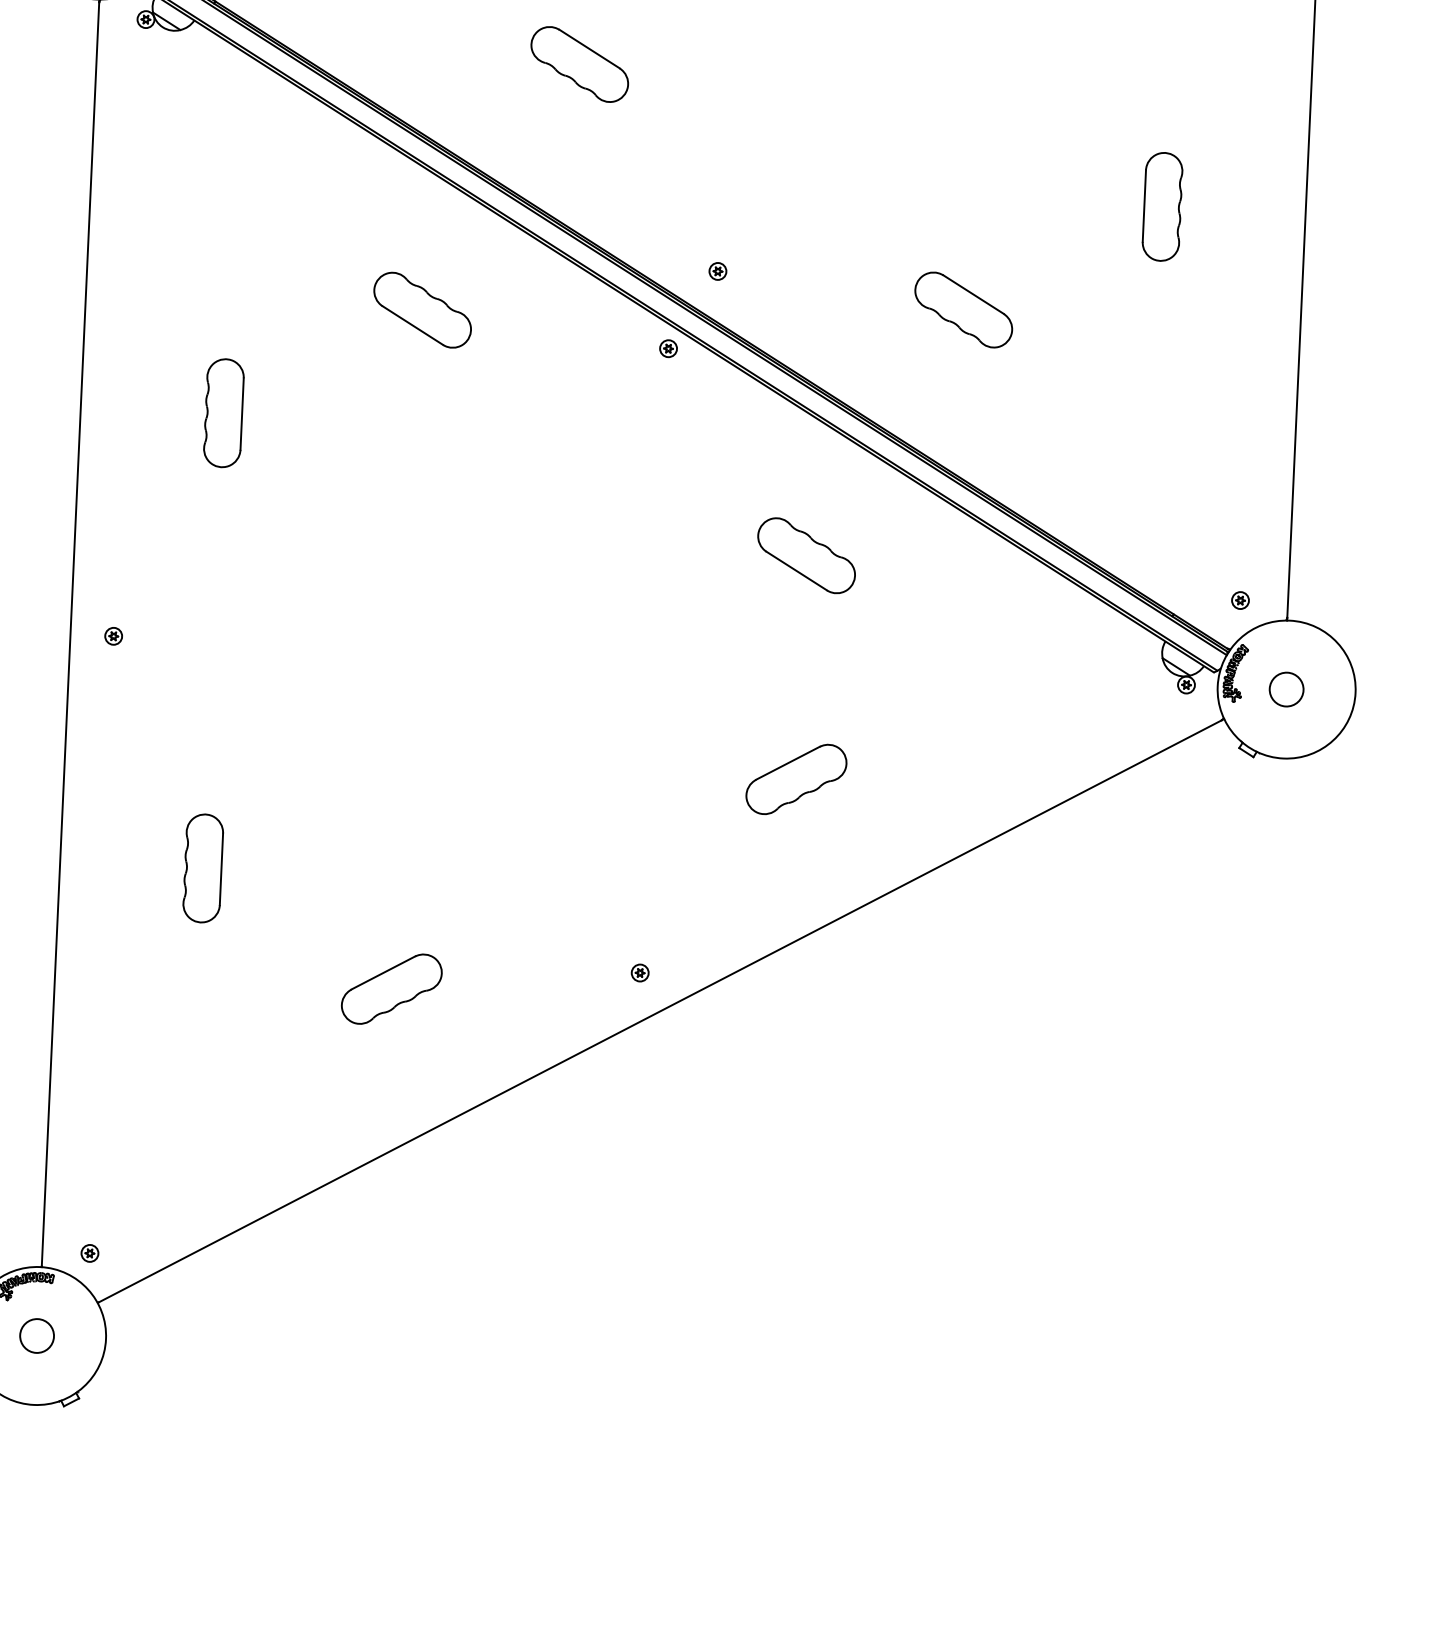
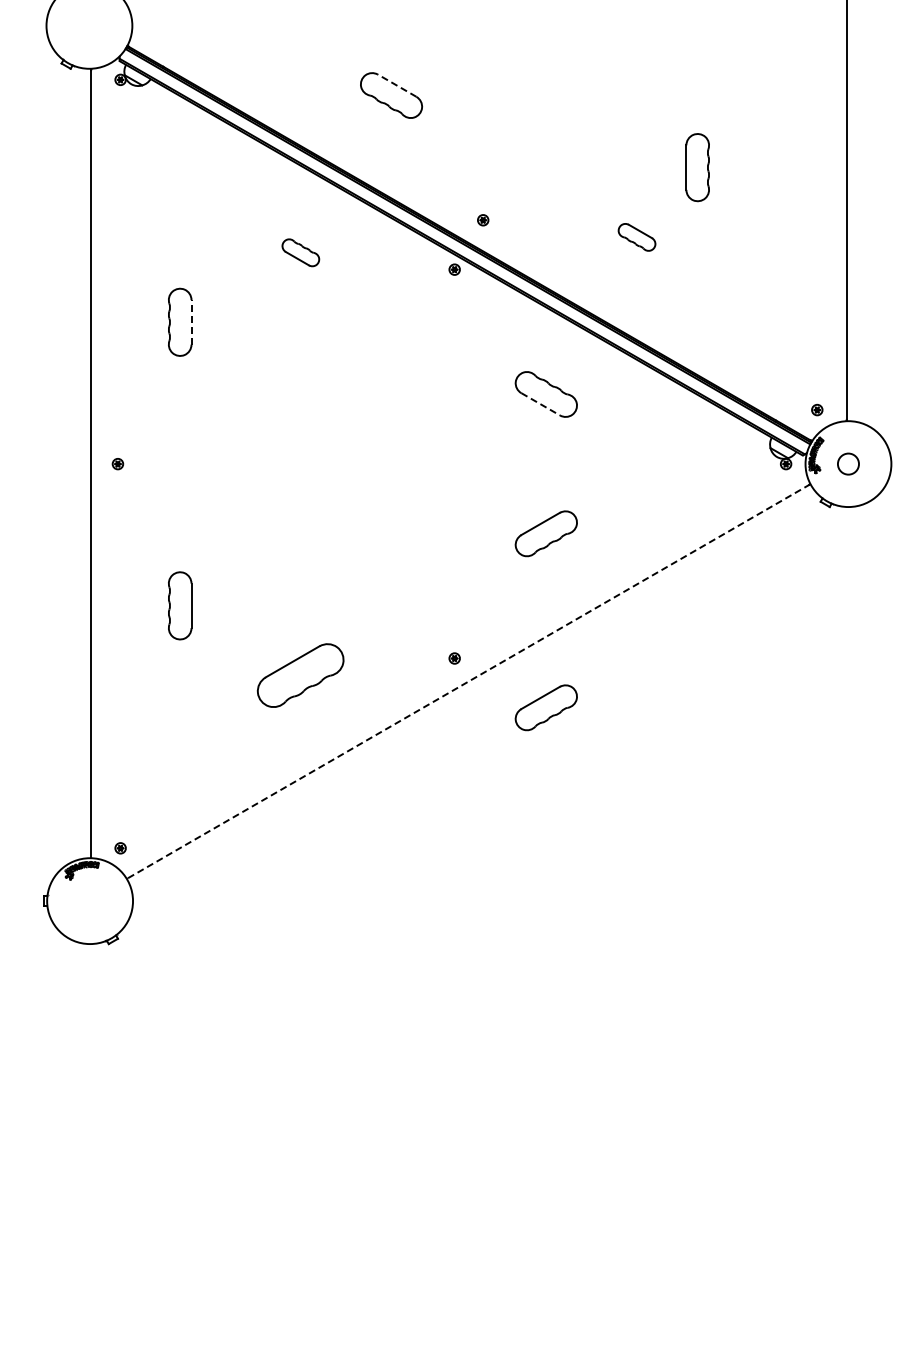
line: (588, 48) -> (396, 85), solid -> dashed
part: (1162, 206) -> (697, 167), moved
part: (422, 309) -> (300, 252), size x0.6
part: (962, 310) -> (636, 237), size x0.6
line: (242, 412) -> (191, 321), solid -> dashed
line: (798, 571) -> (541, 404), solid -> dashed
part: (391, 989) -> (300, 675), size x1.4
line: (660, 1010) -> (468, 681), solid -> dashed
part: (782, 1058) -> (545, 707), added
circle: (36, 1334) -> (89, 900), removed

